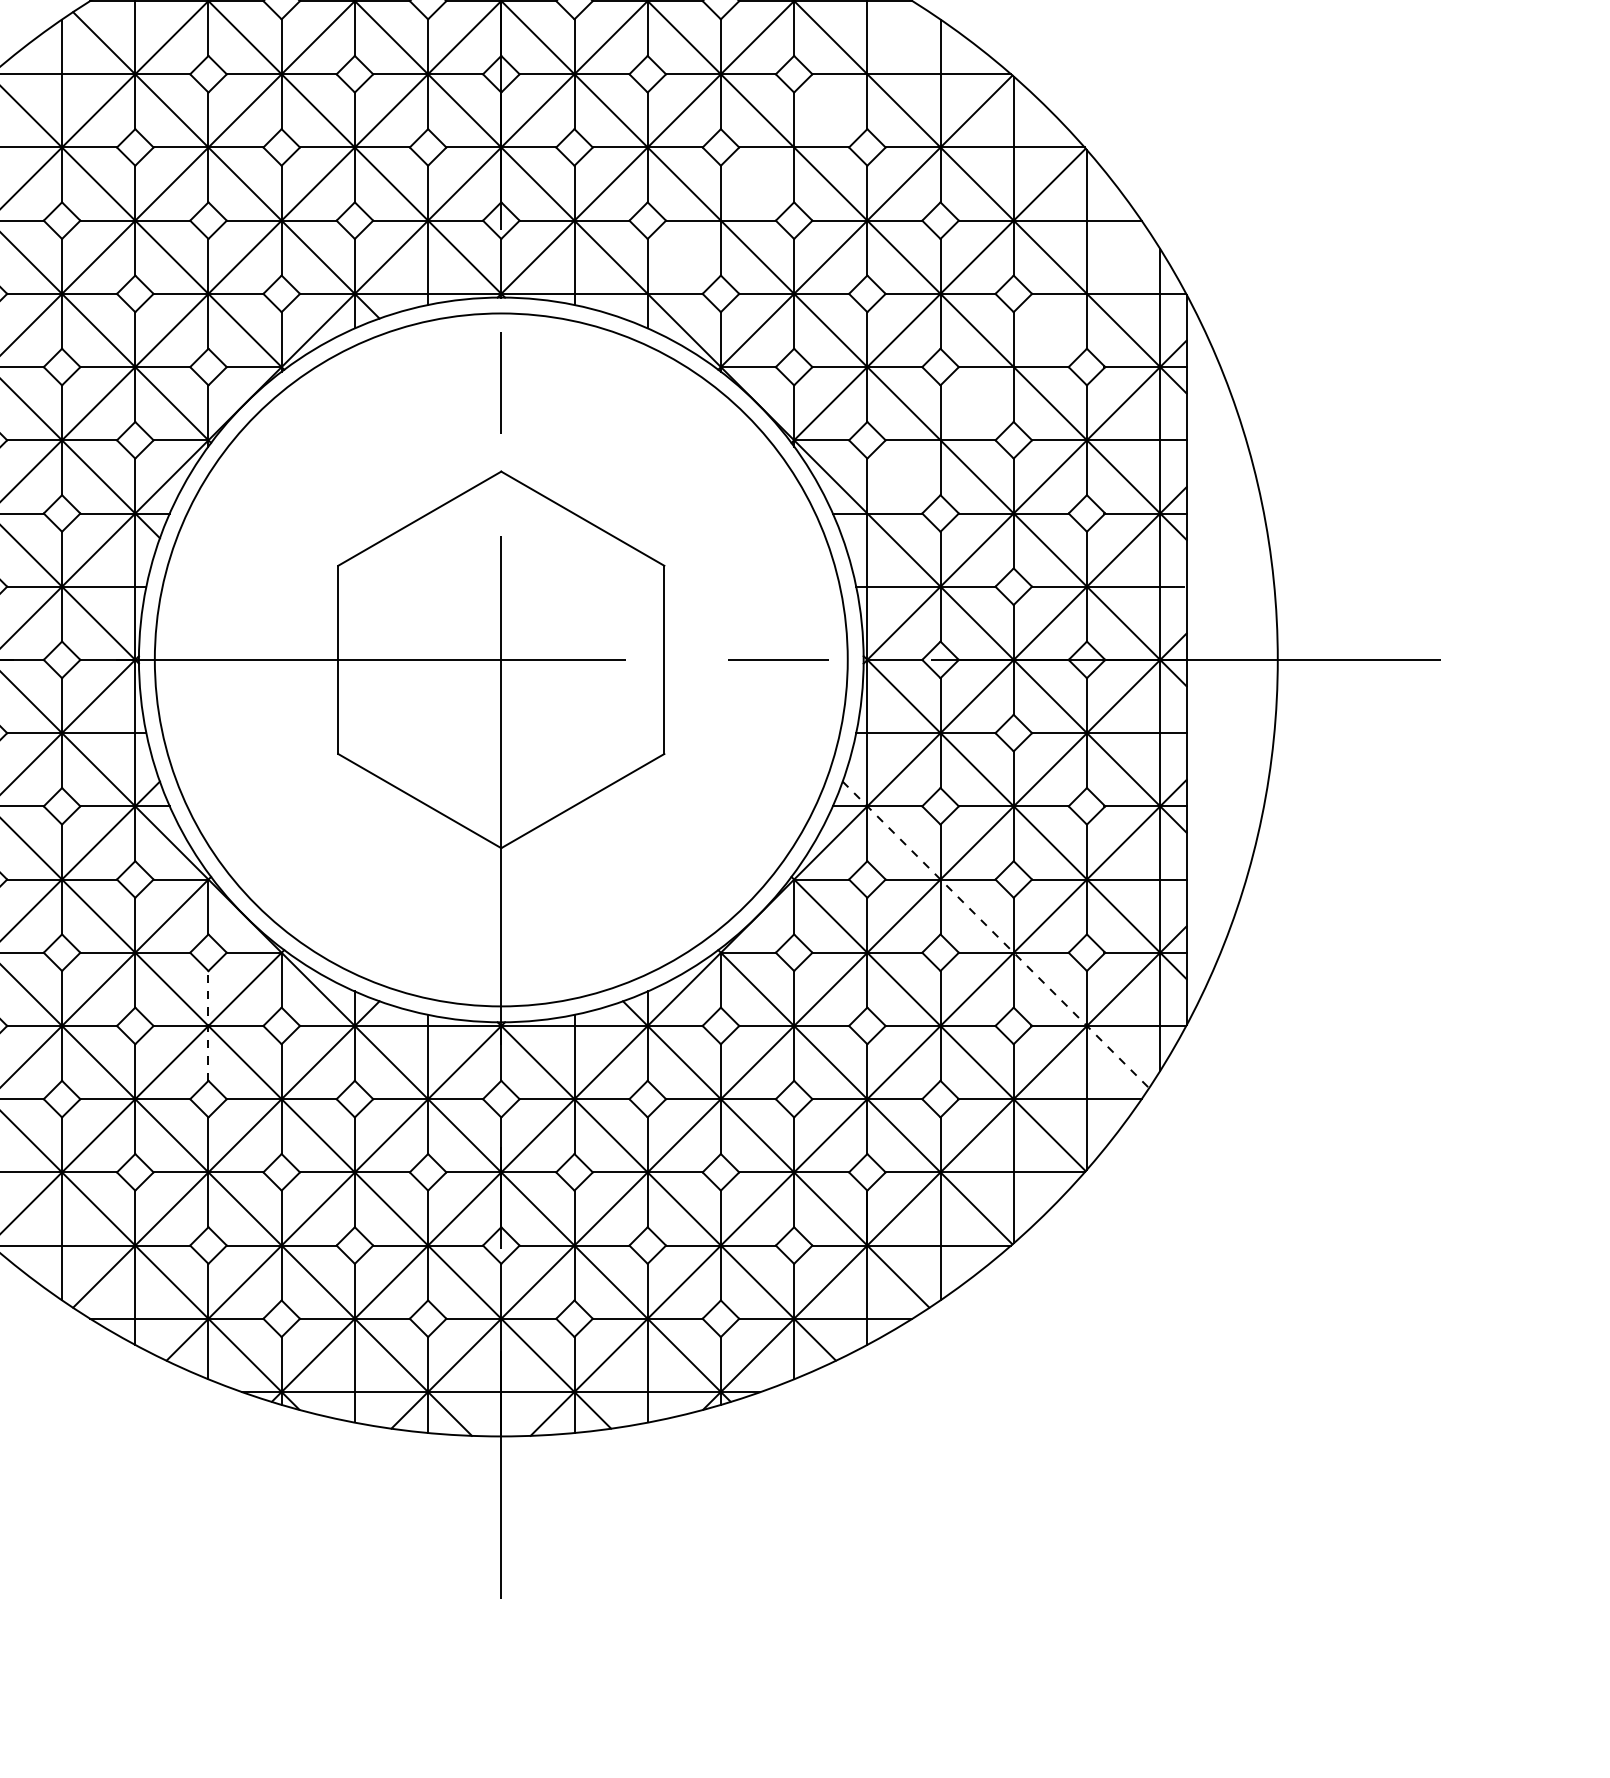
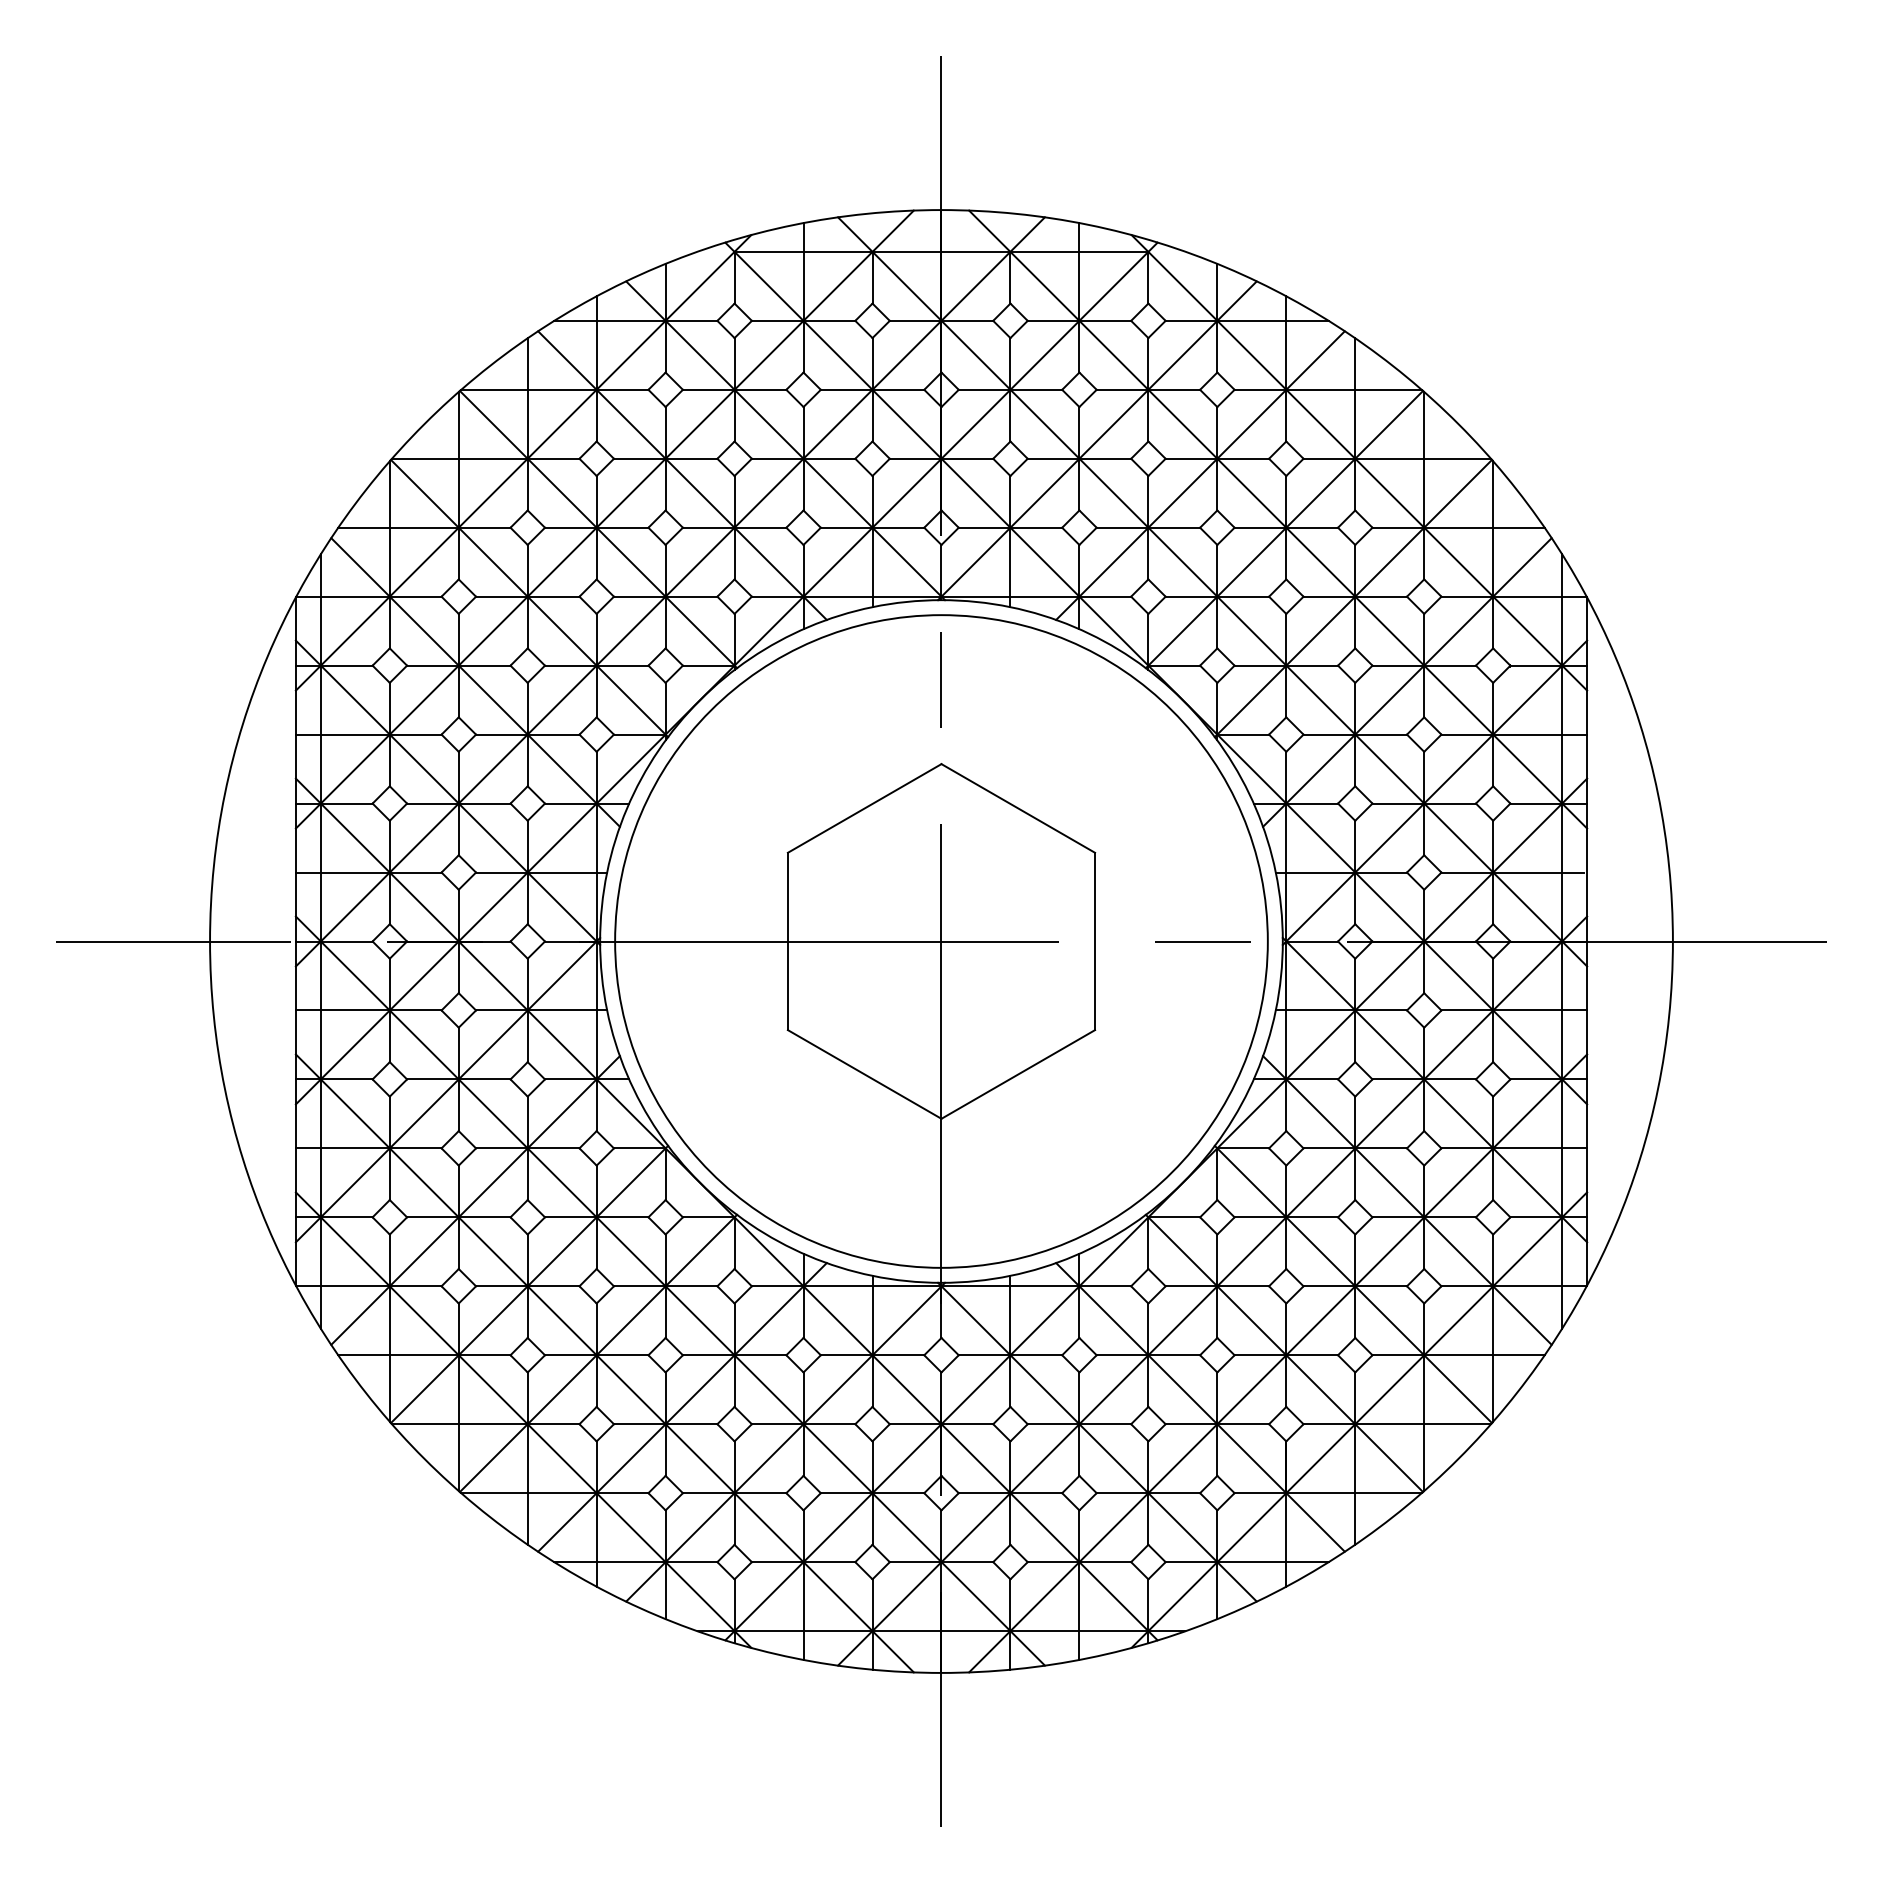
line: (776, 165) -> (1200, 475), added
line: (996, 384) -> (1407, 682), added
line: (996, 934) -> (1407, 1200), dashed -> solid
line: (208, 1026) -> (665, 1286), dashed -> solid

